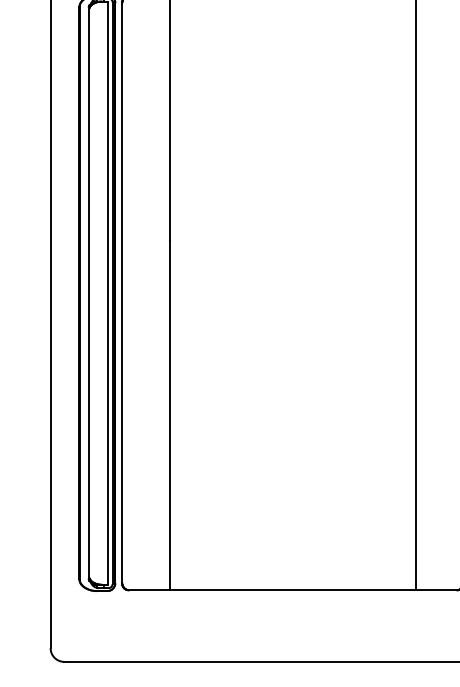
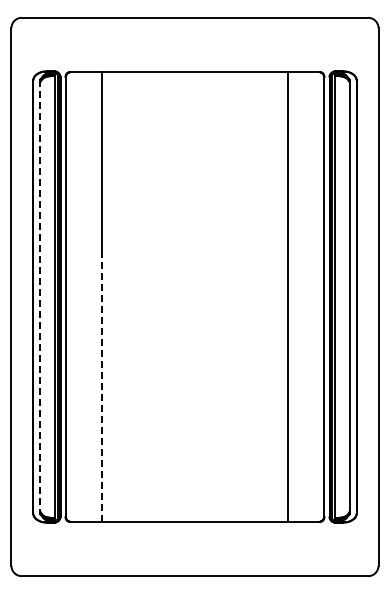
line: (88, 293) -> (40, 297), solid -> dashed
line: (169, 415) -> (101, 389), solid -> dashed

